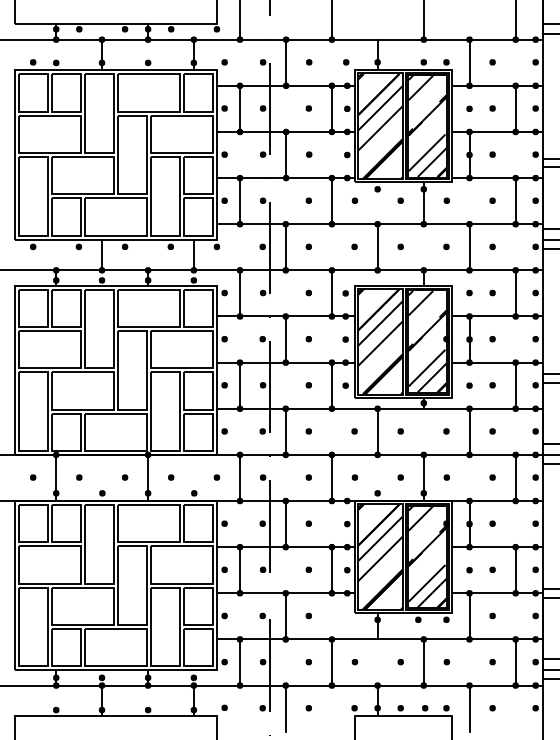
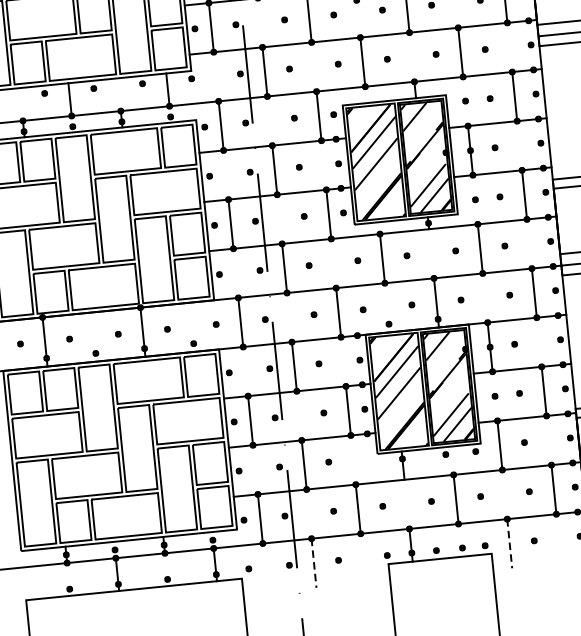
line: (285, 709) -> (313, 564), solid -> dashed
line: (469, 709) -> (509, 544), solid -> dashed

